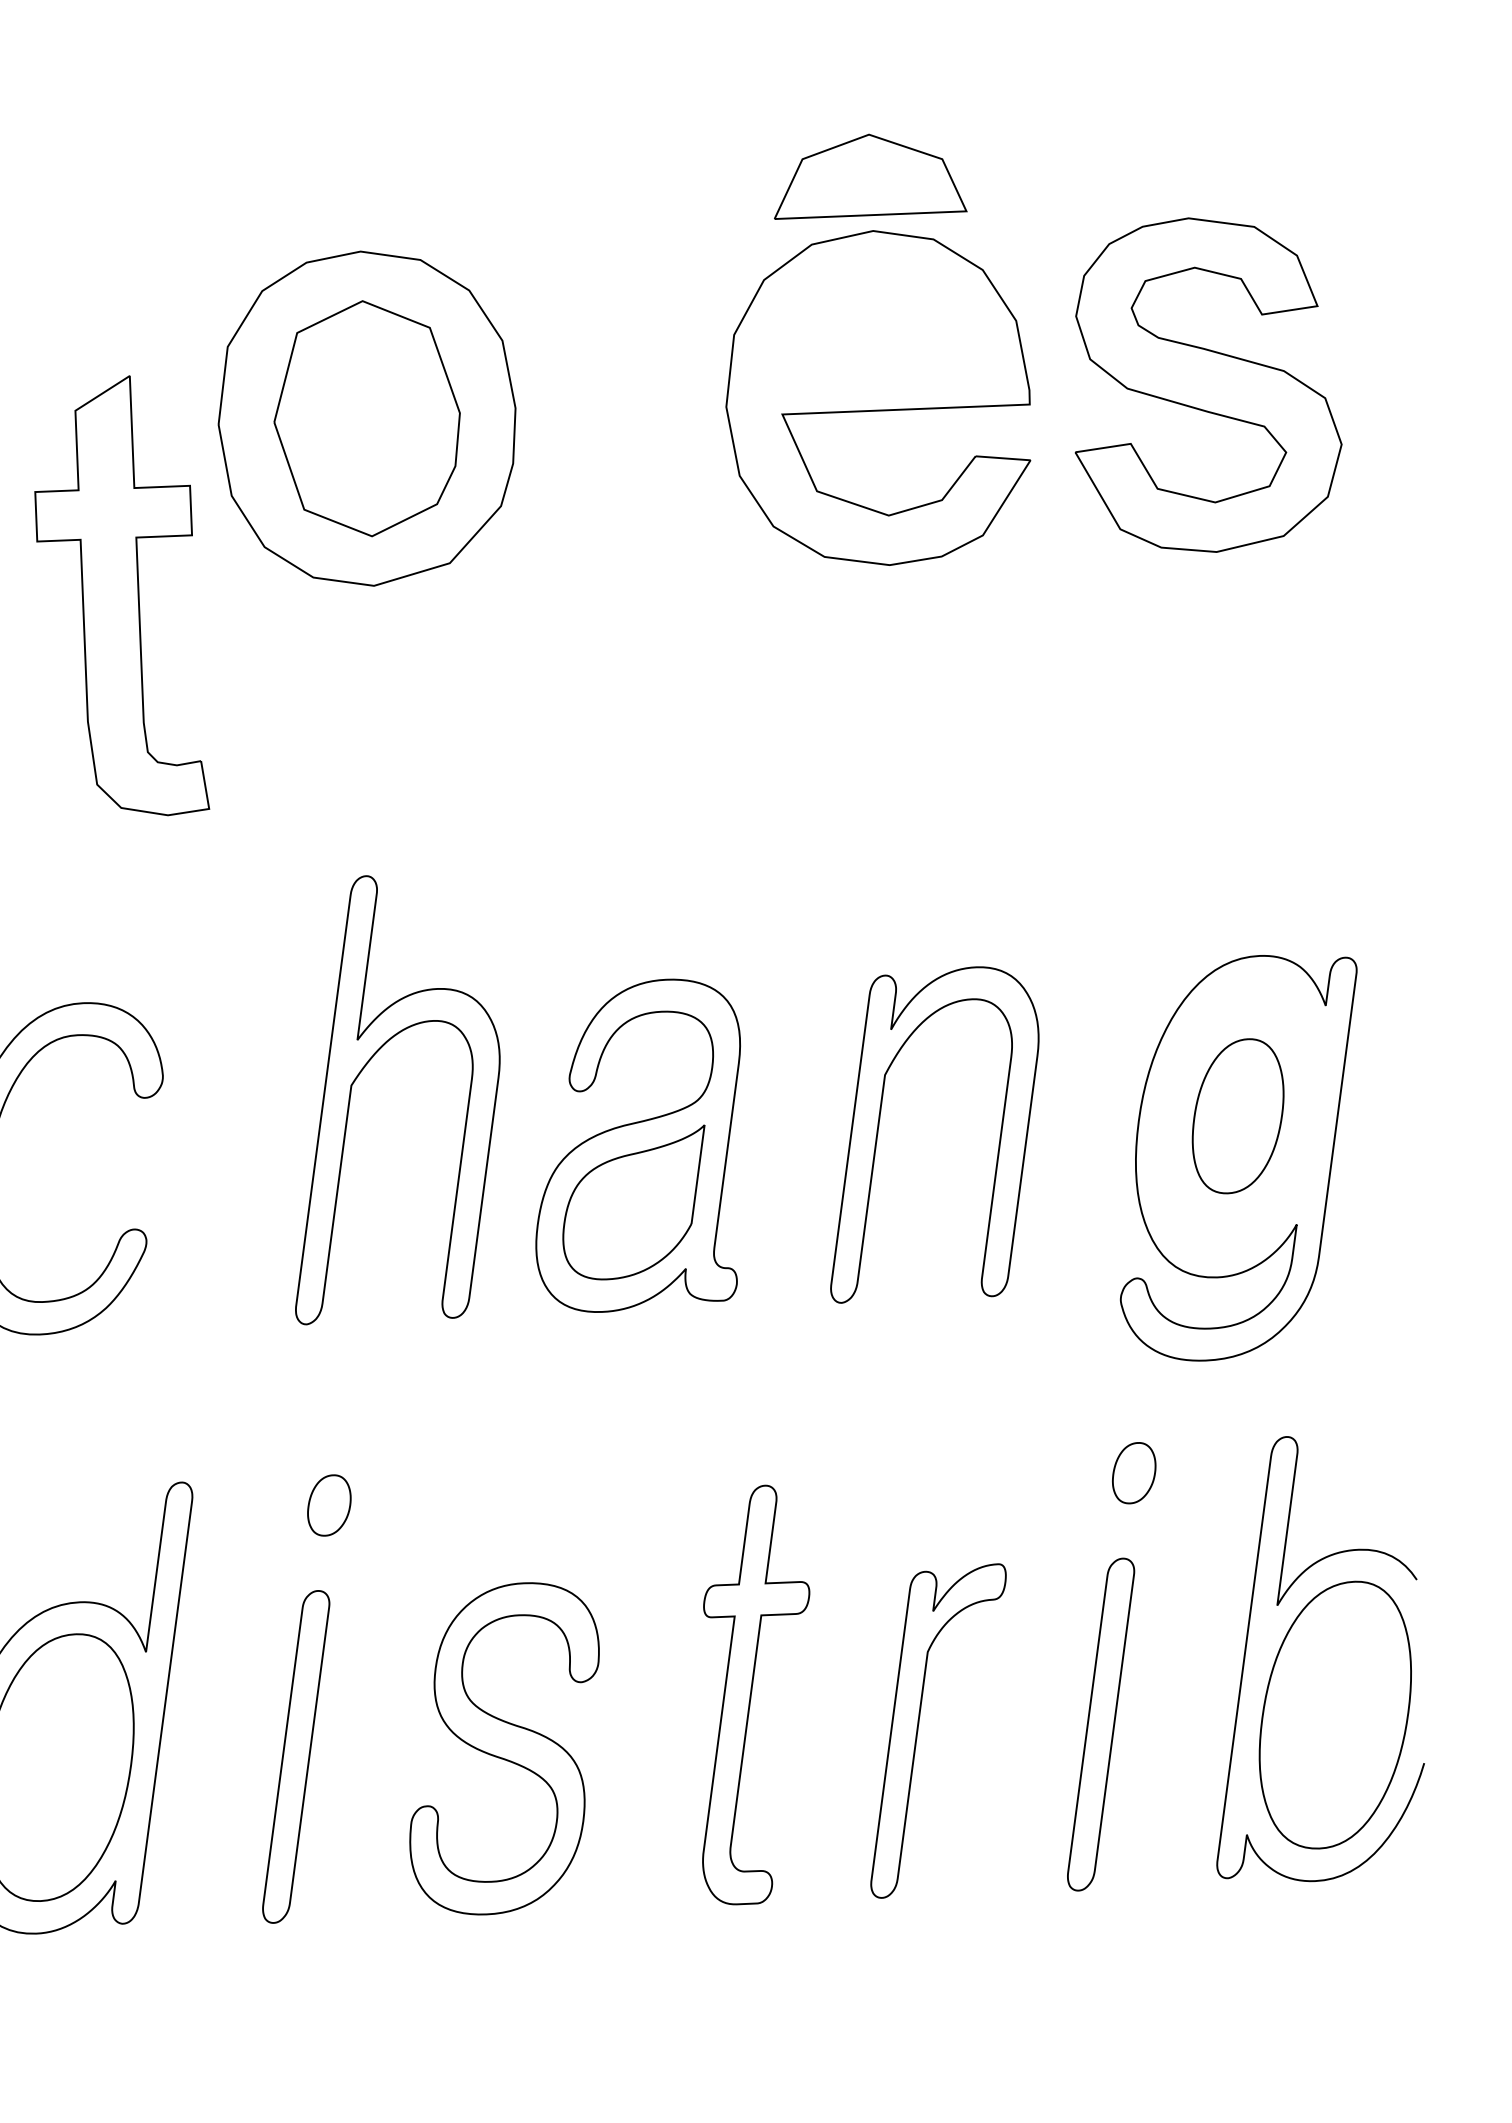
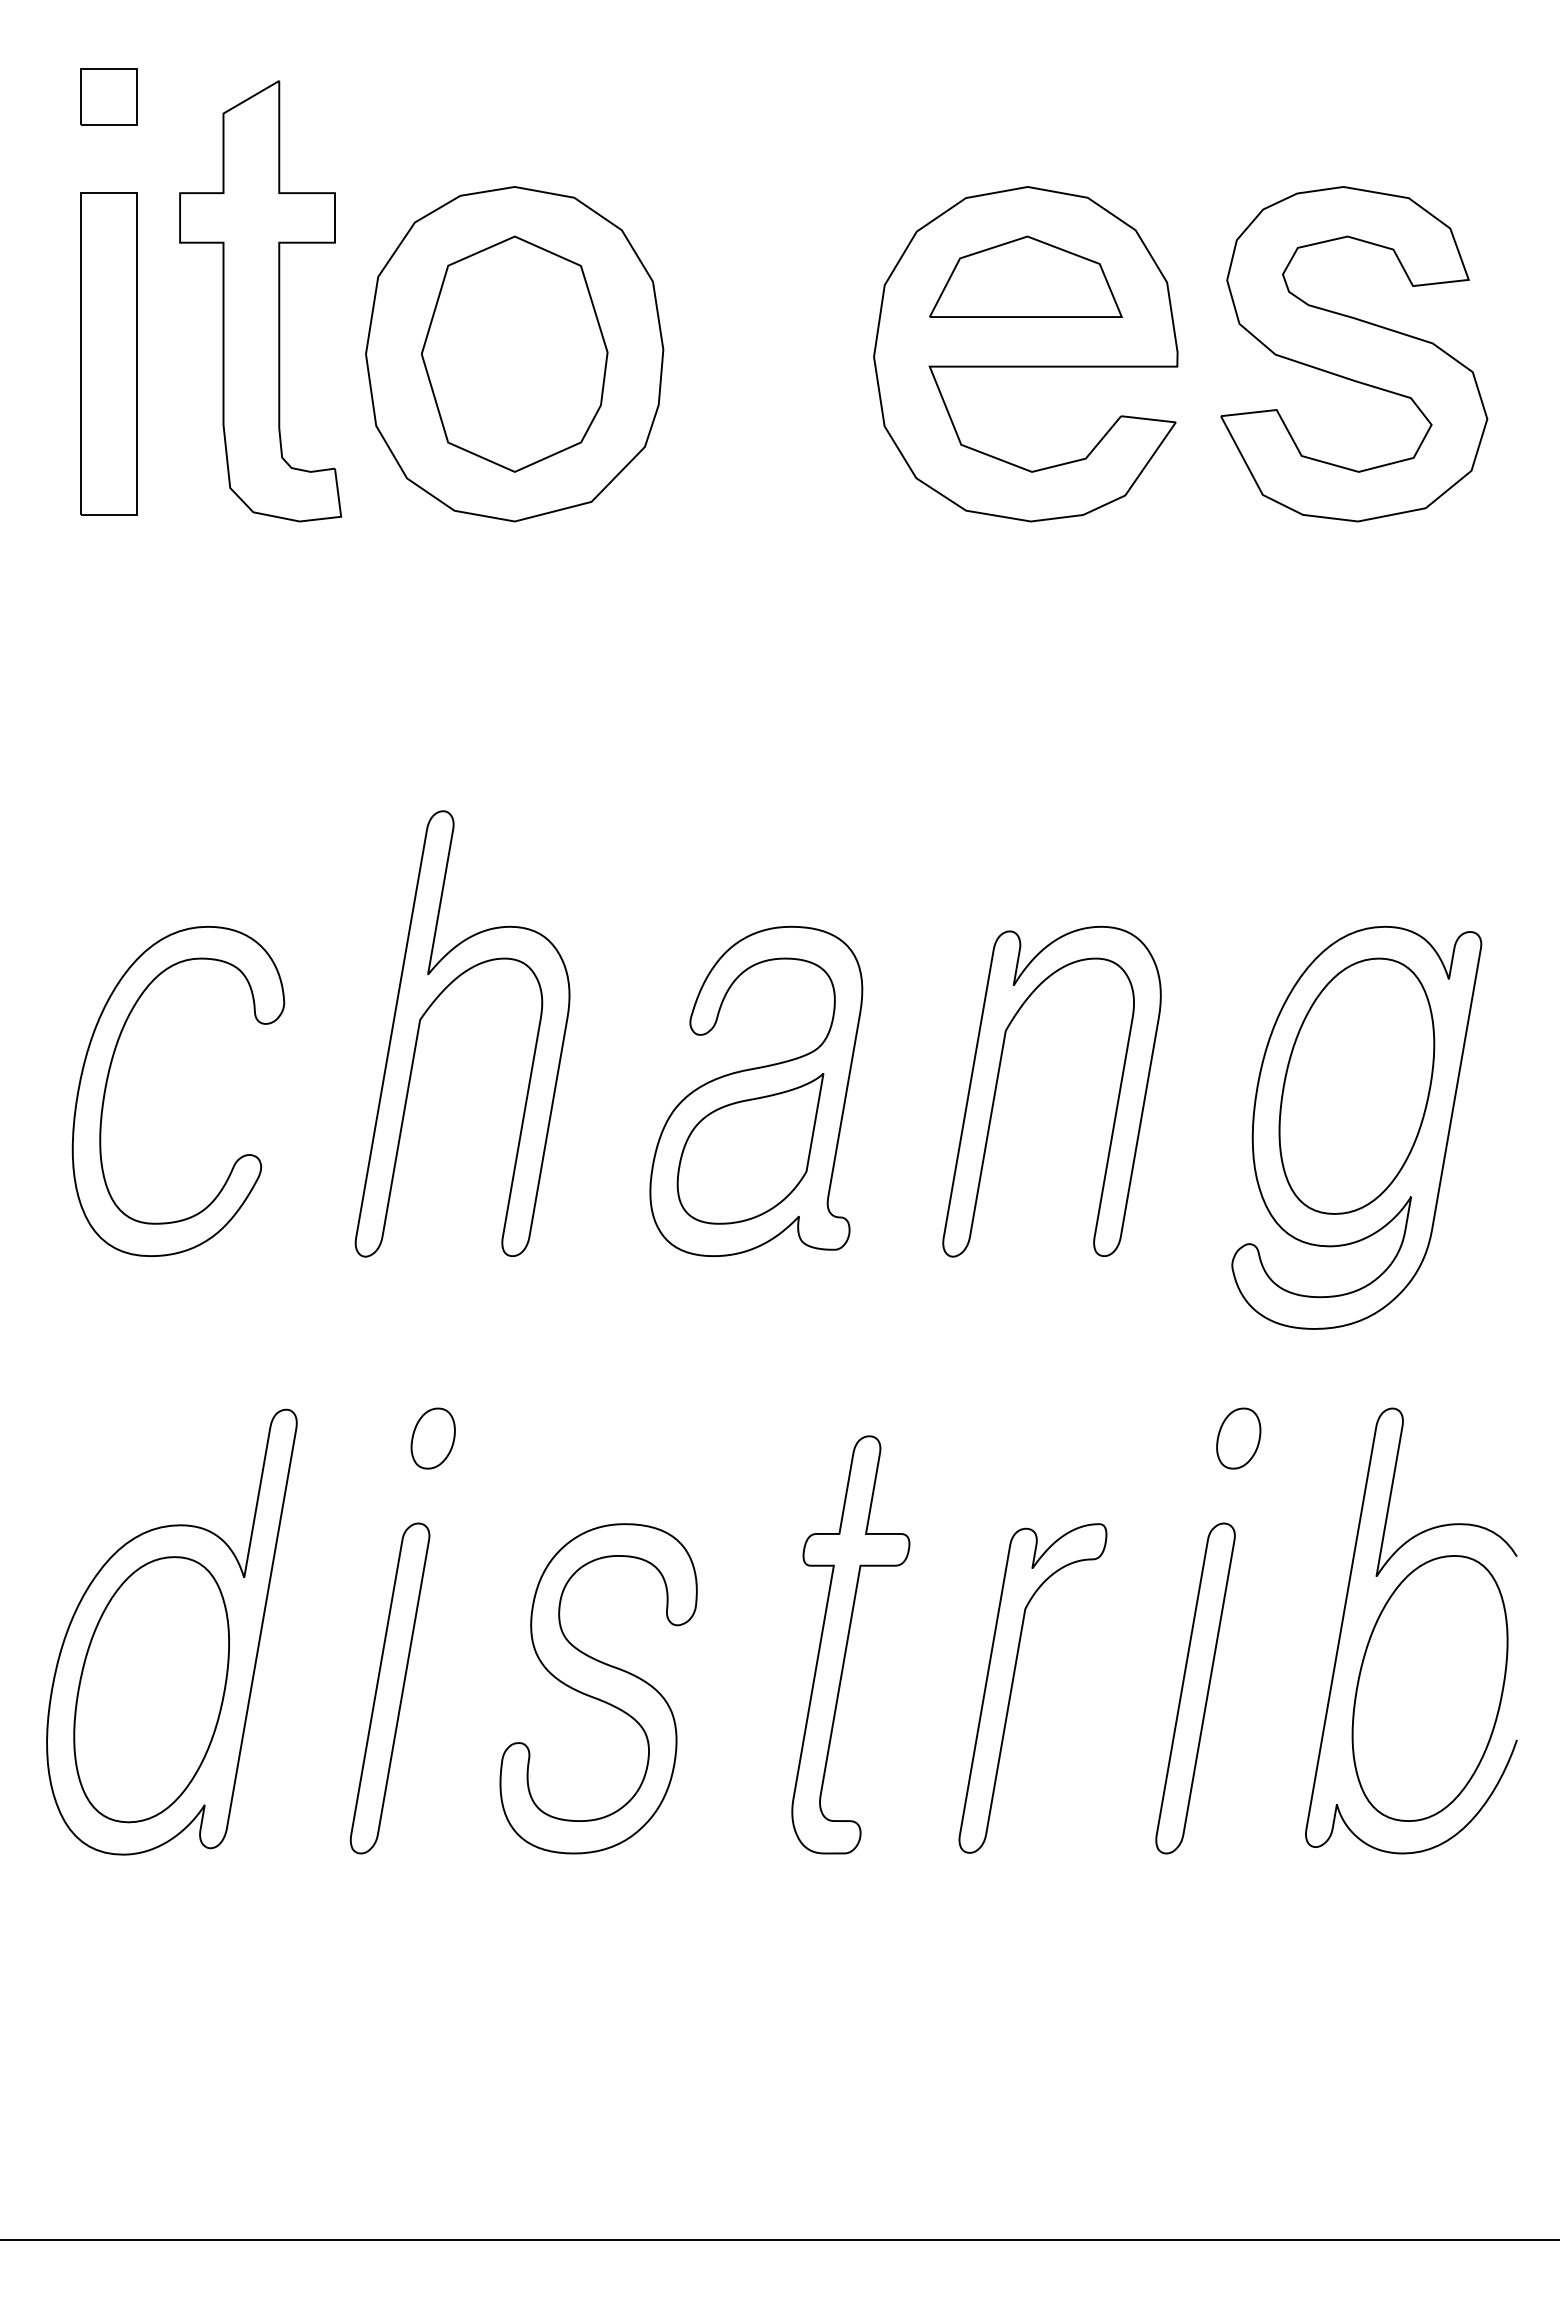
part: (868, 174) -> (1025, 276), moved
part: (119, 597) -> (260, 301), moved
part: (359, 1075) -> (428, 1010), moved
part: (1237, 1115) -> (1356, 1085), size x1.67

